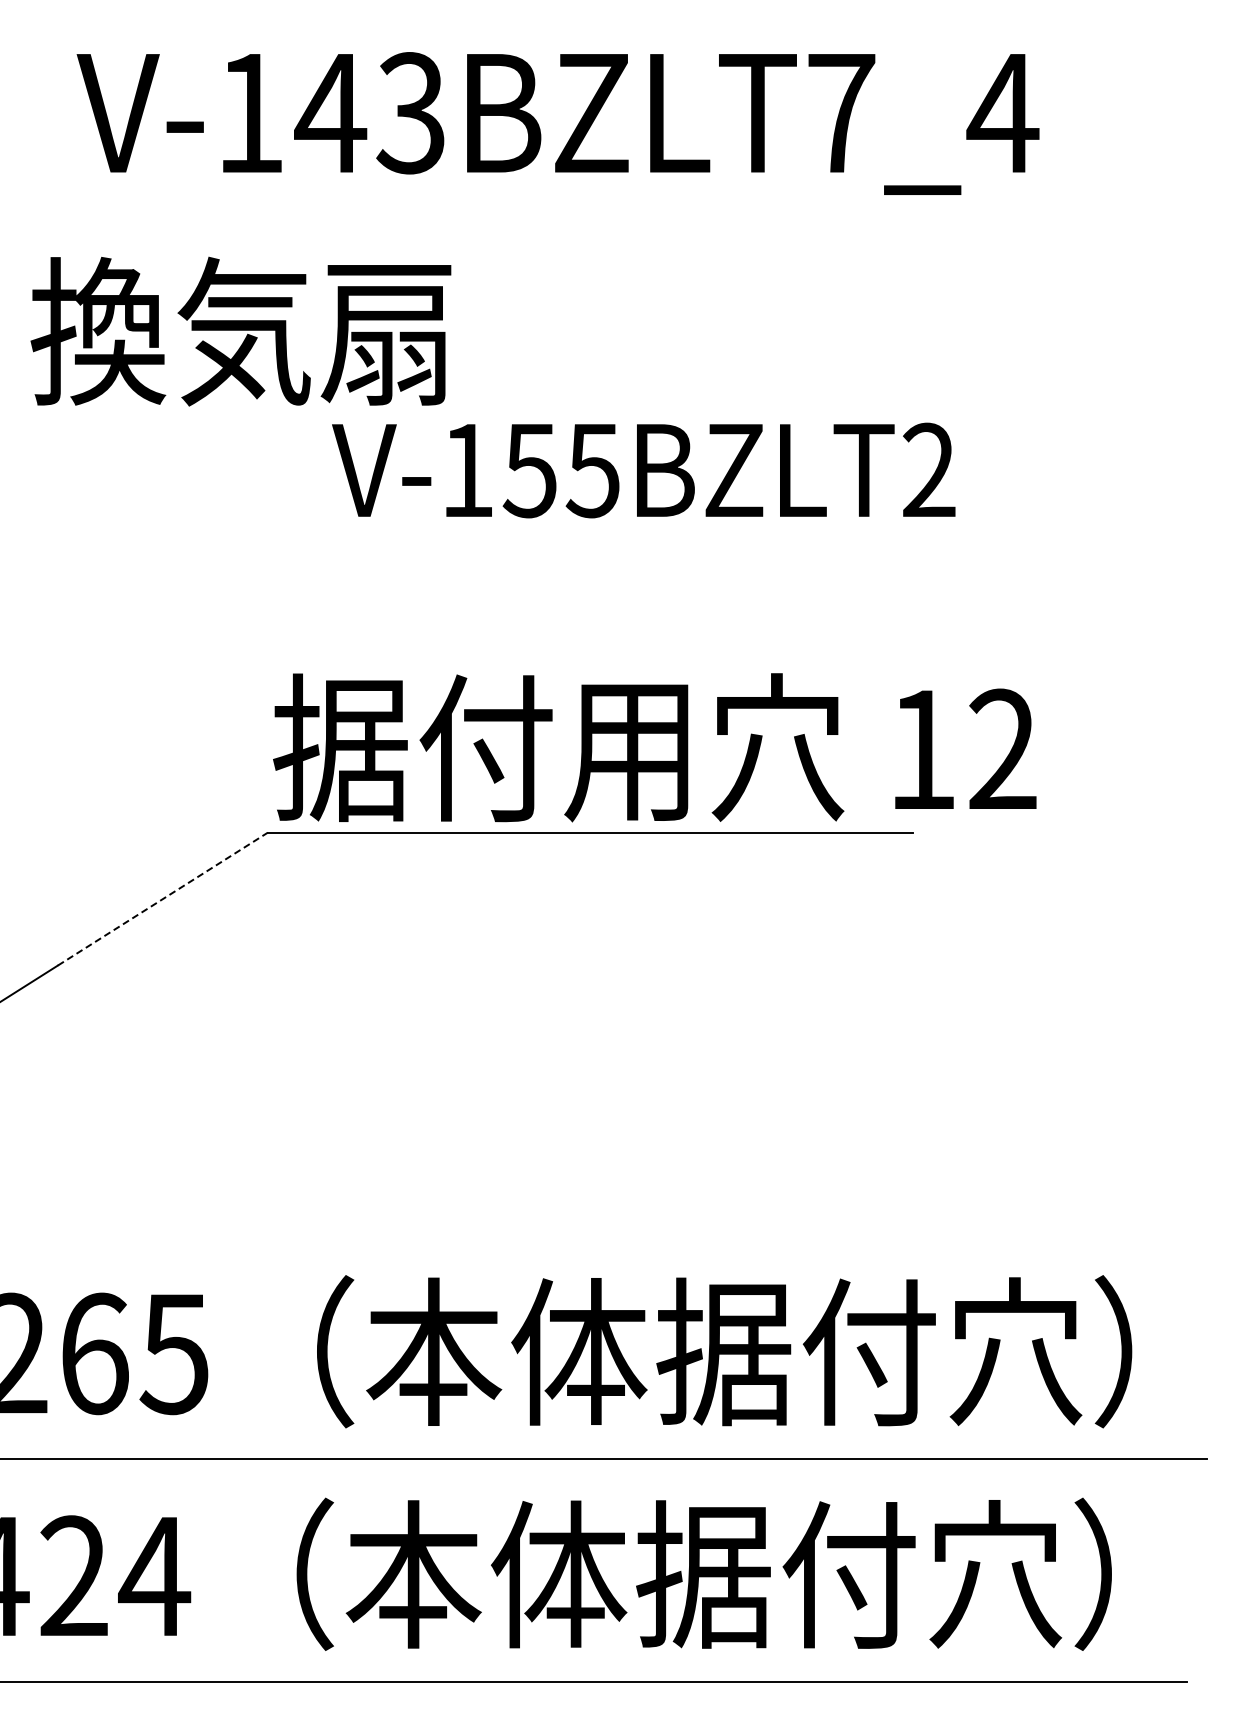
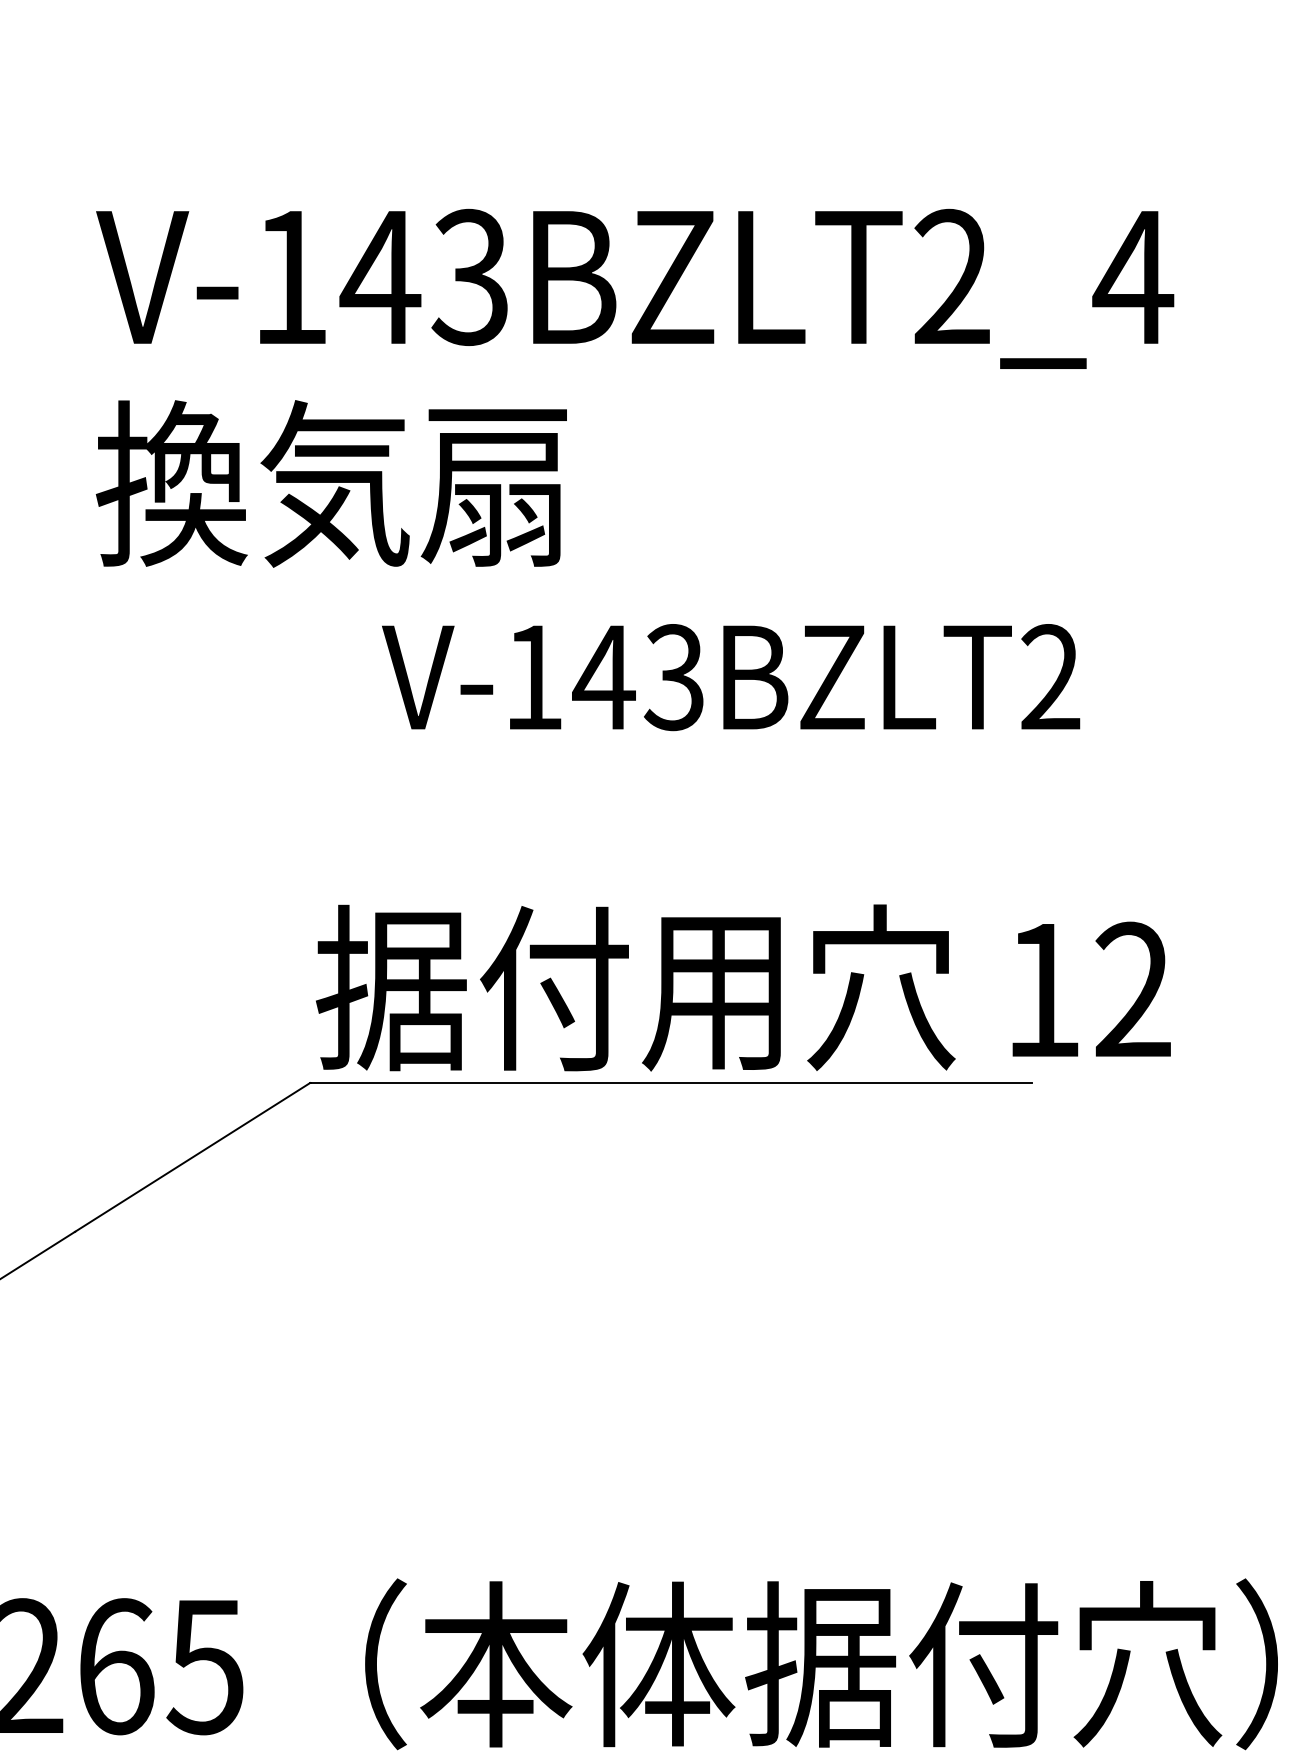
text: (841, 112) -> (952, 276), V-143BZLT7_4 -> V-143BZLT2_4
text: (240, 331) -> (330, 483), moved
text: (560, 470) -> (637, 677), V-155BZLT2 -> V-143BZLT2
line: (163, 898) -> (193, 1156), dashed -> solid

